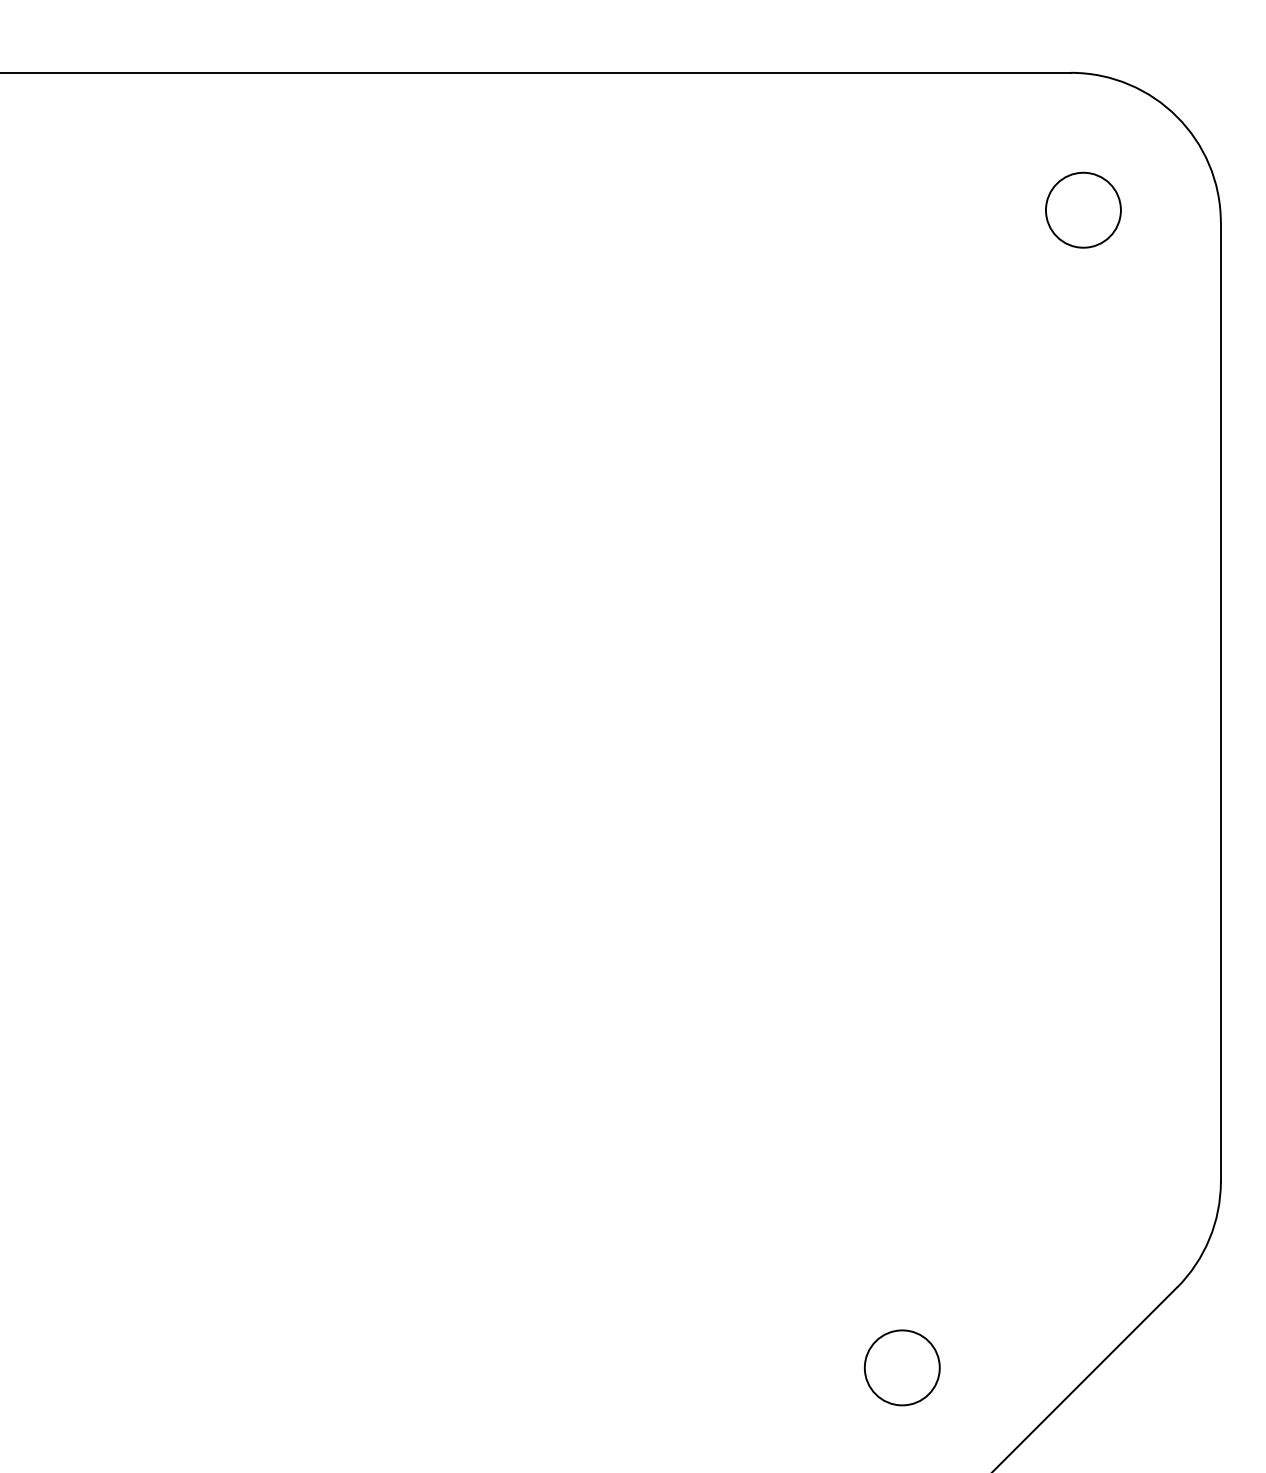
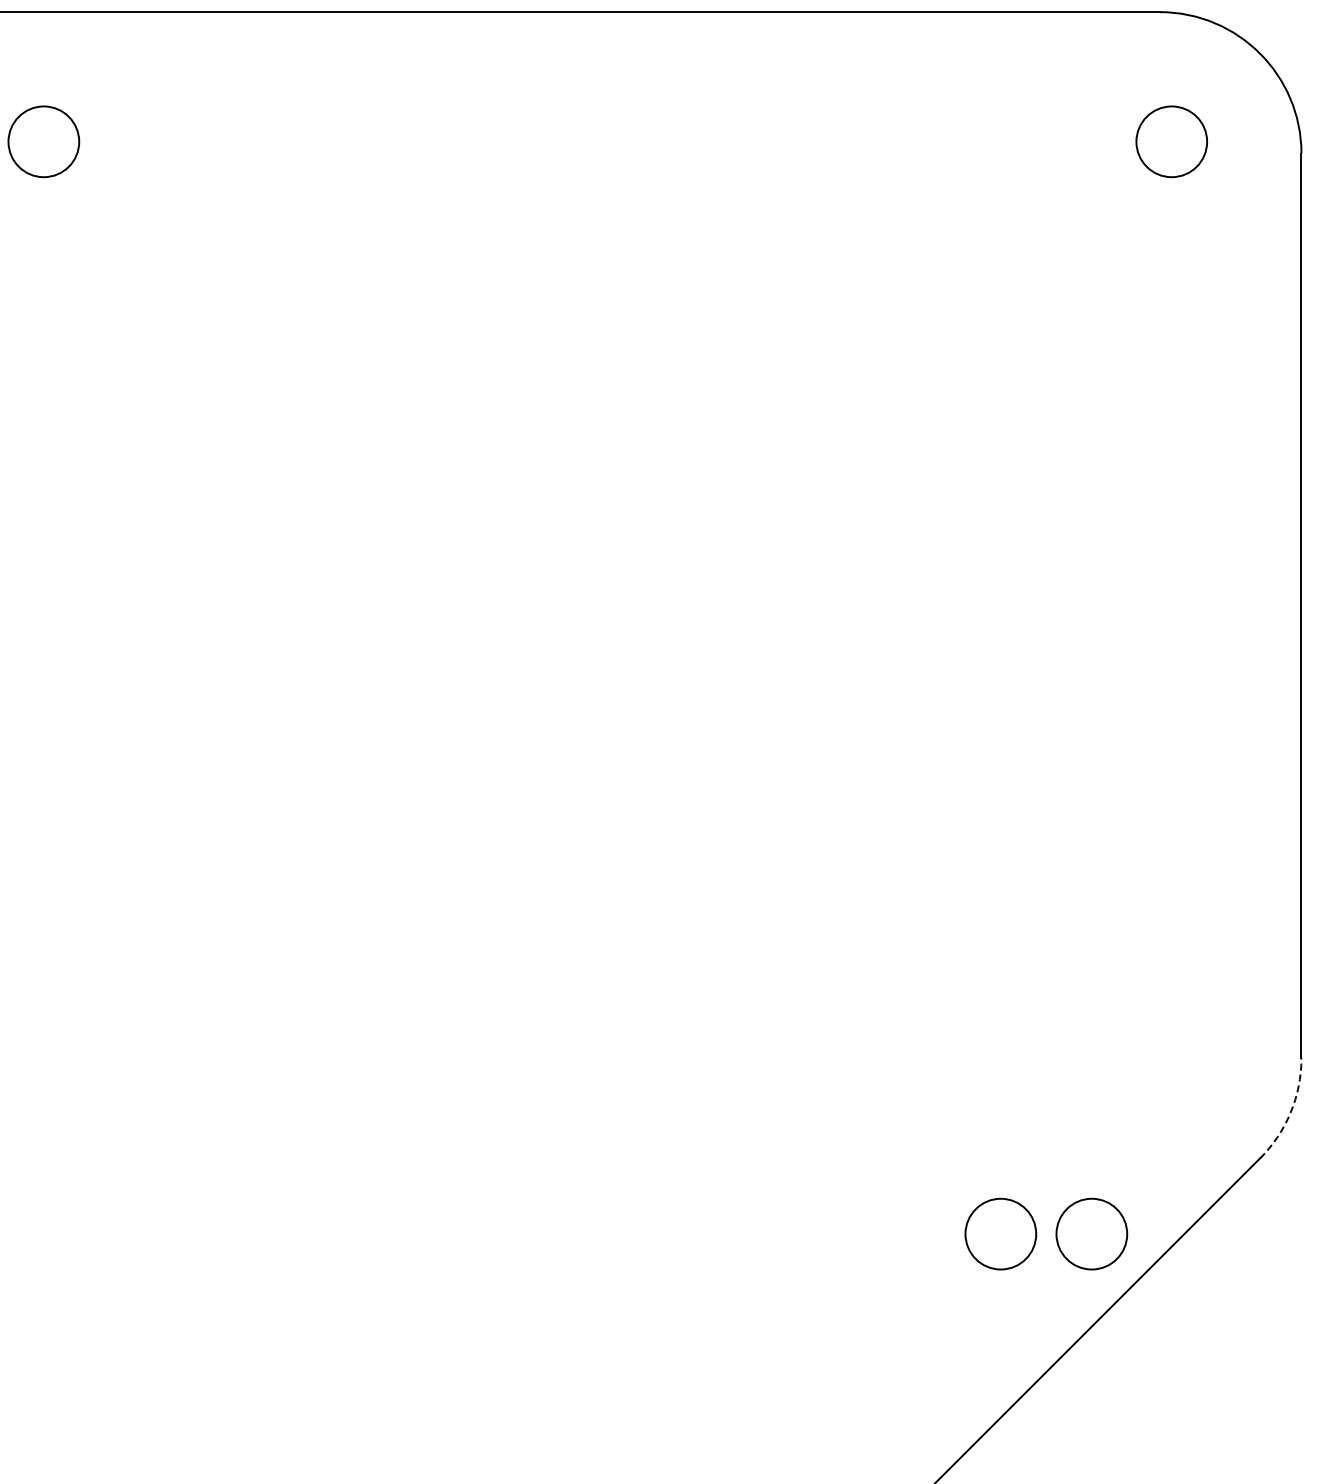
arc: (1209, 1238) -> (1290, 1112), solid -> dashed
circle: (998, 1367) -> (1091, 1233), added

